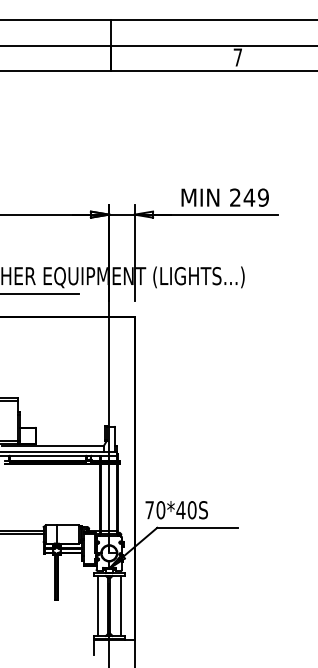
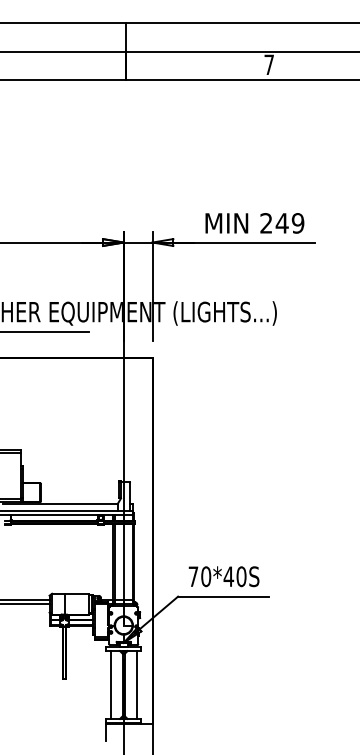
text: (176, 509) -> (223, 576), moved

